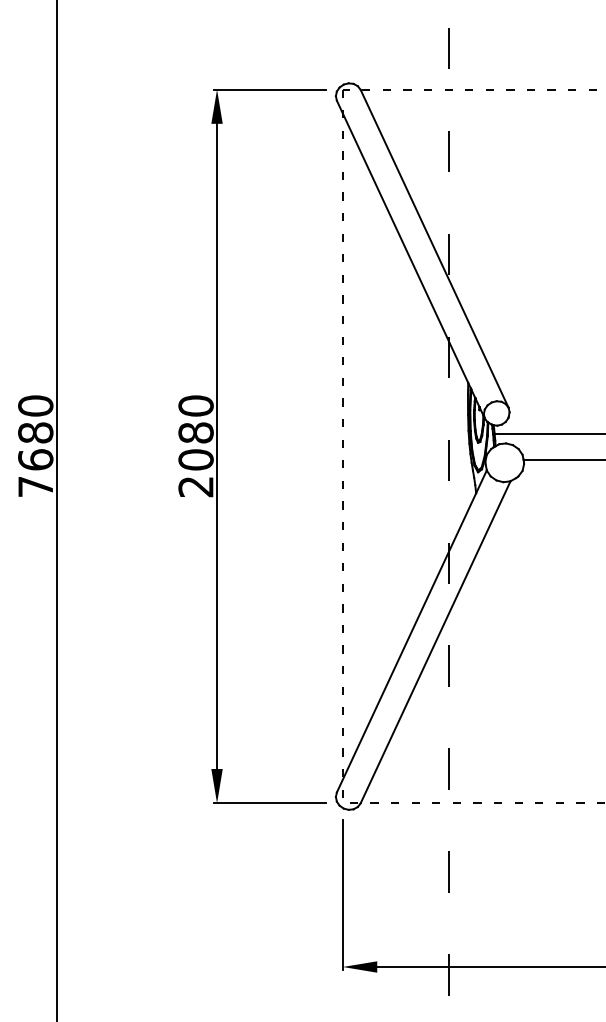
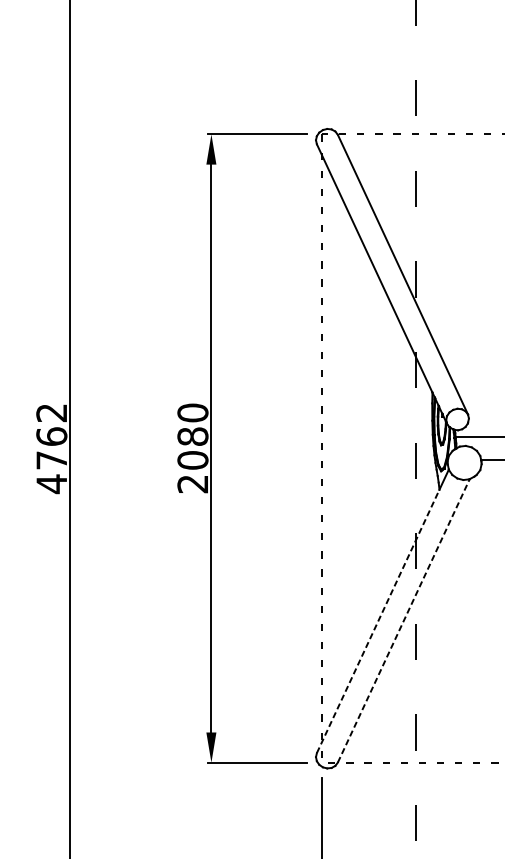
text: (35, 446) -> (51, 448), 7680 -> 4762
line: (406, 642) -> (378, 621), solid -> dashed
line: (435, 642) -> (403, 621), solid -> dashed

